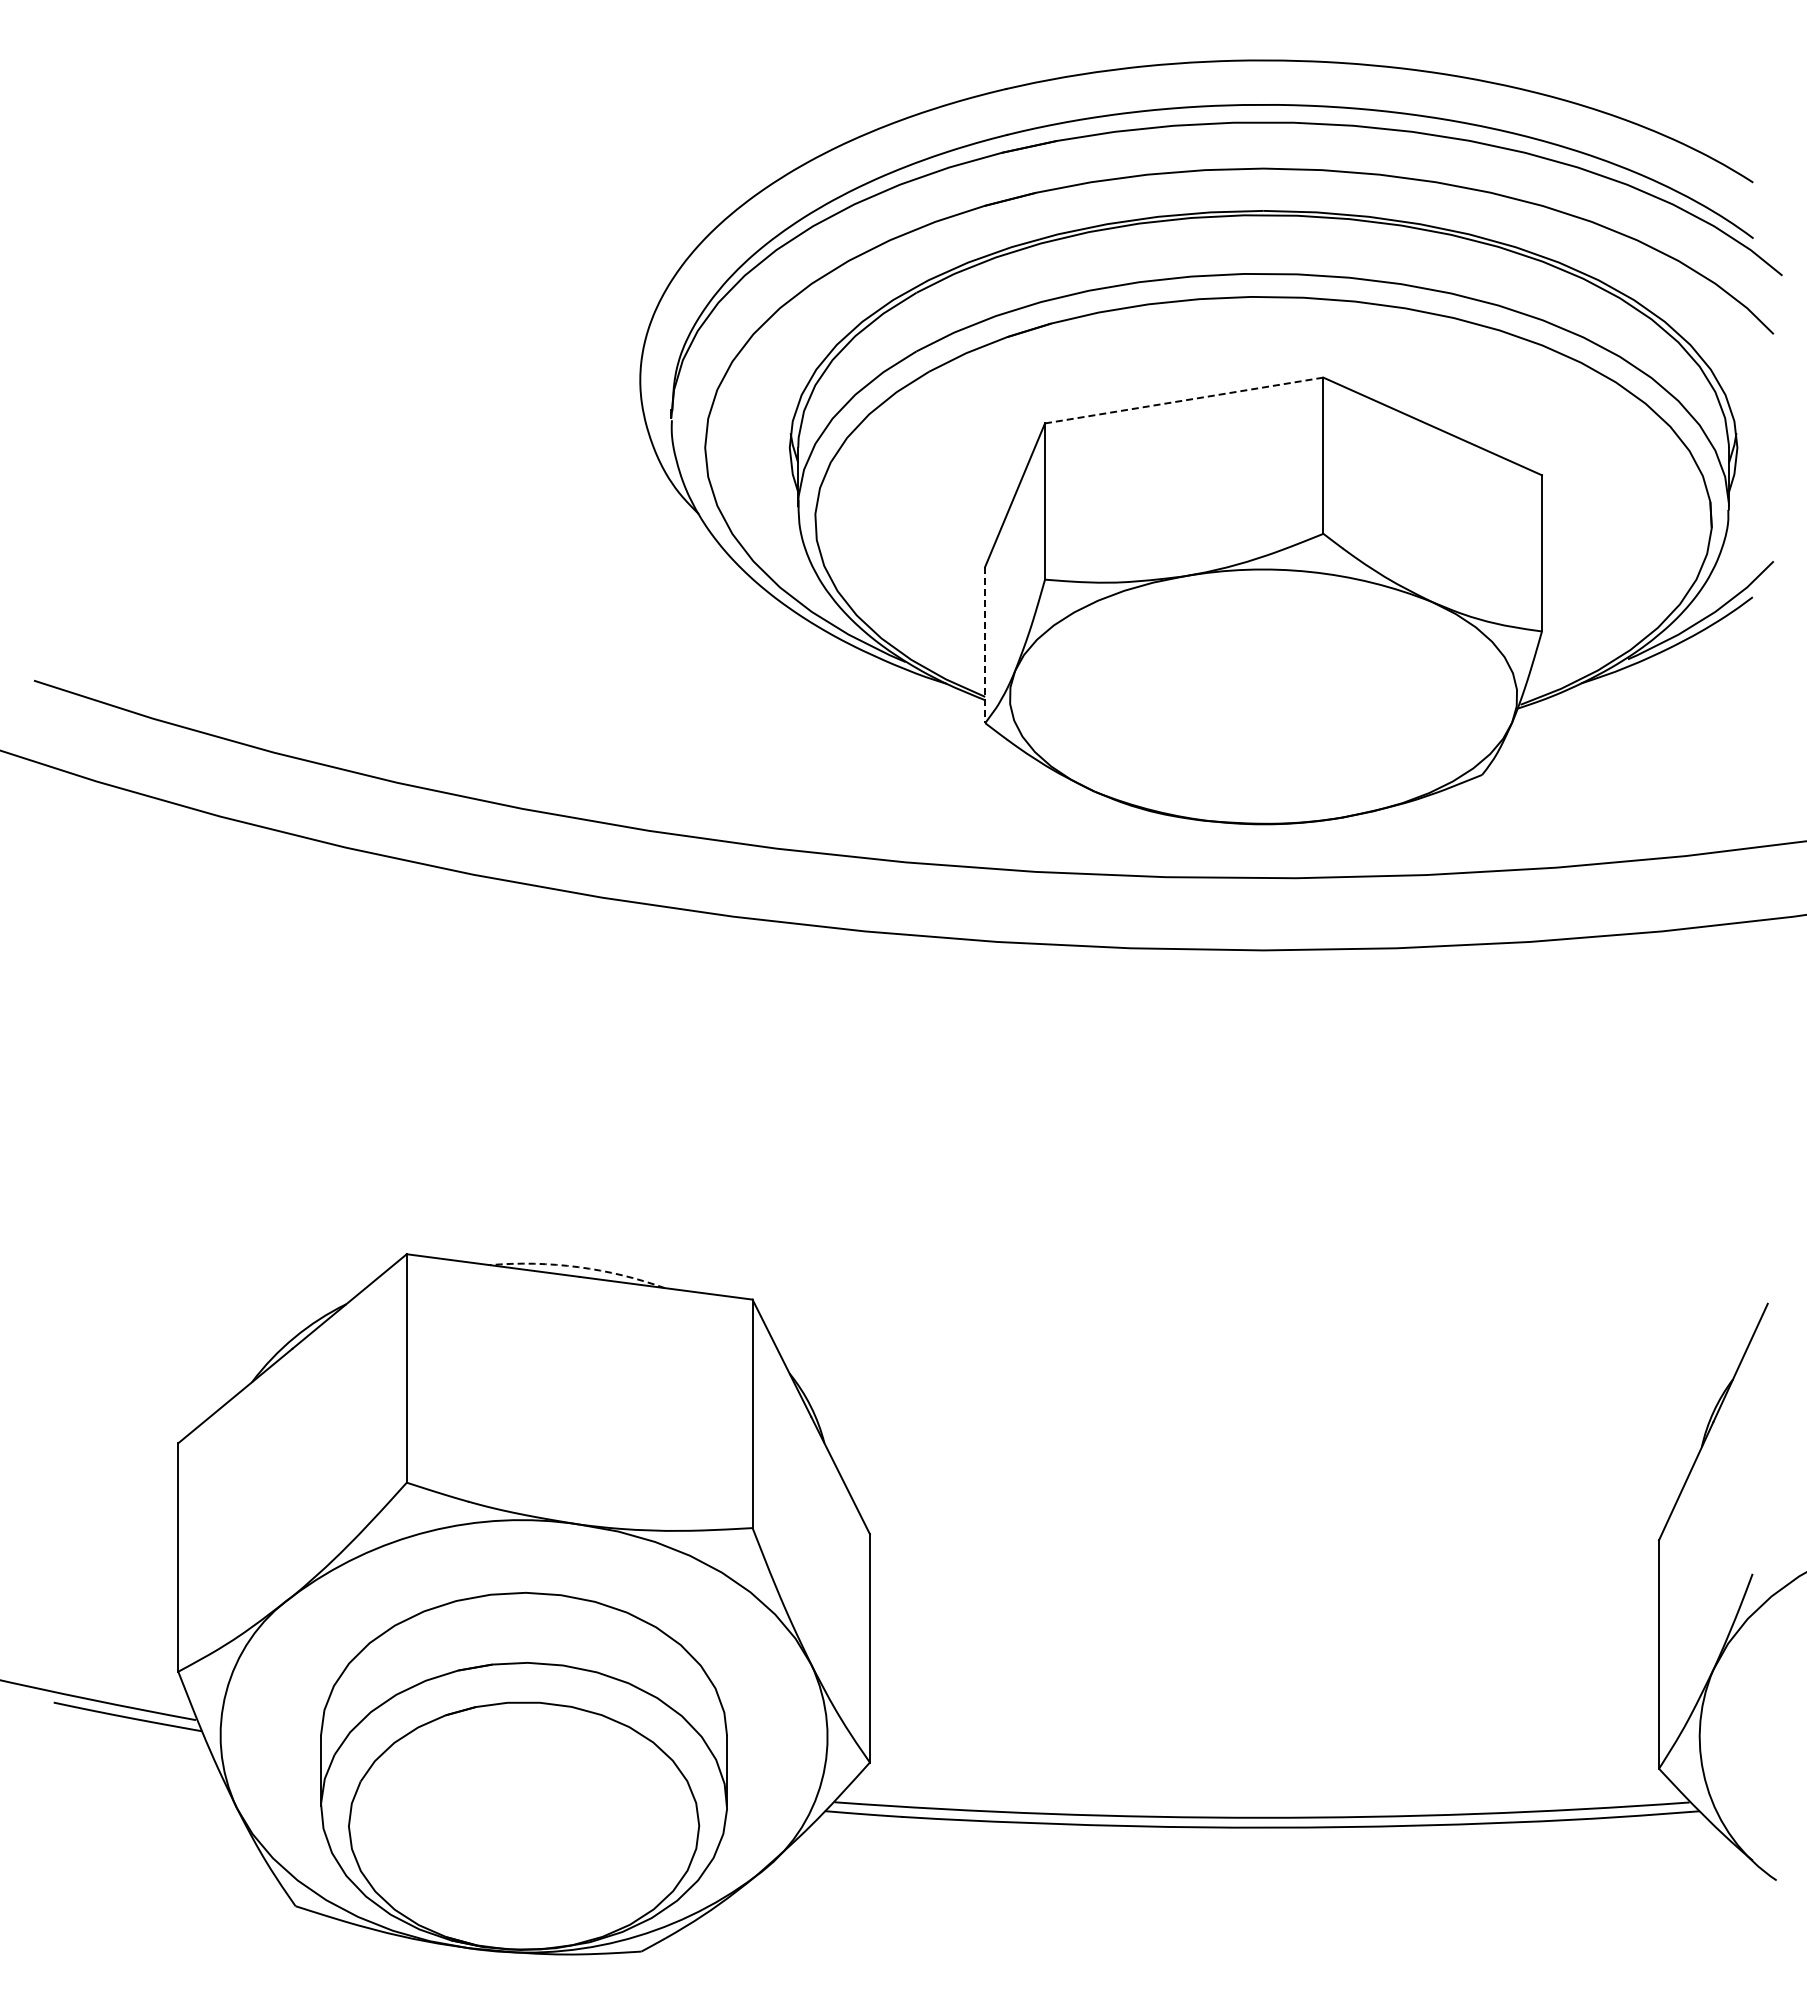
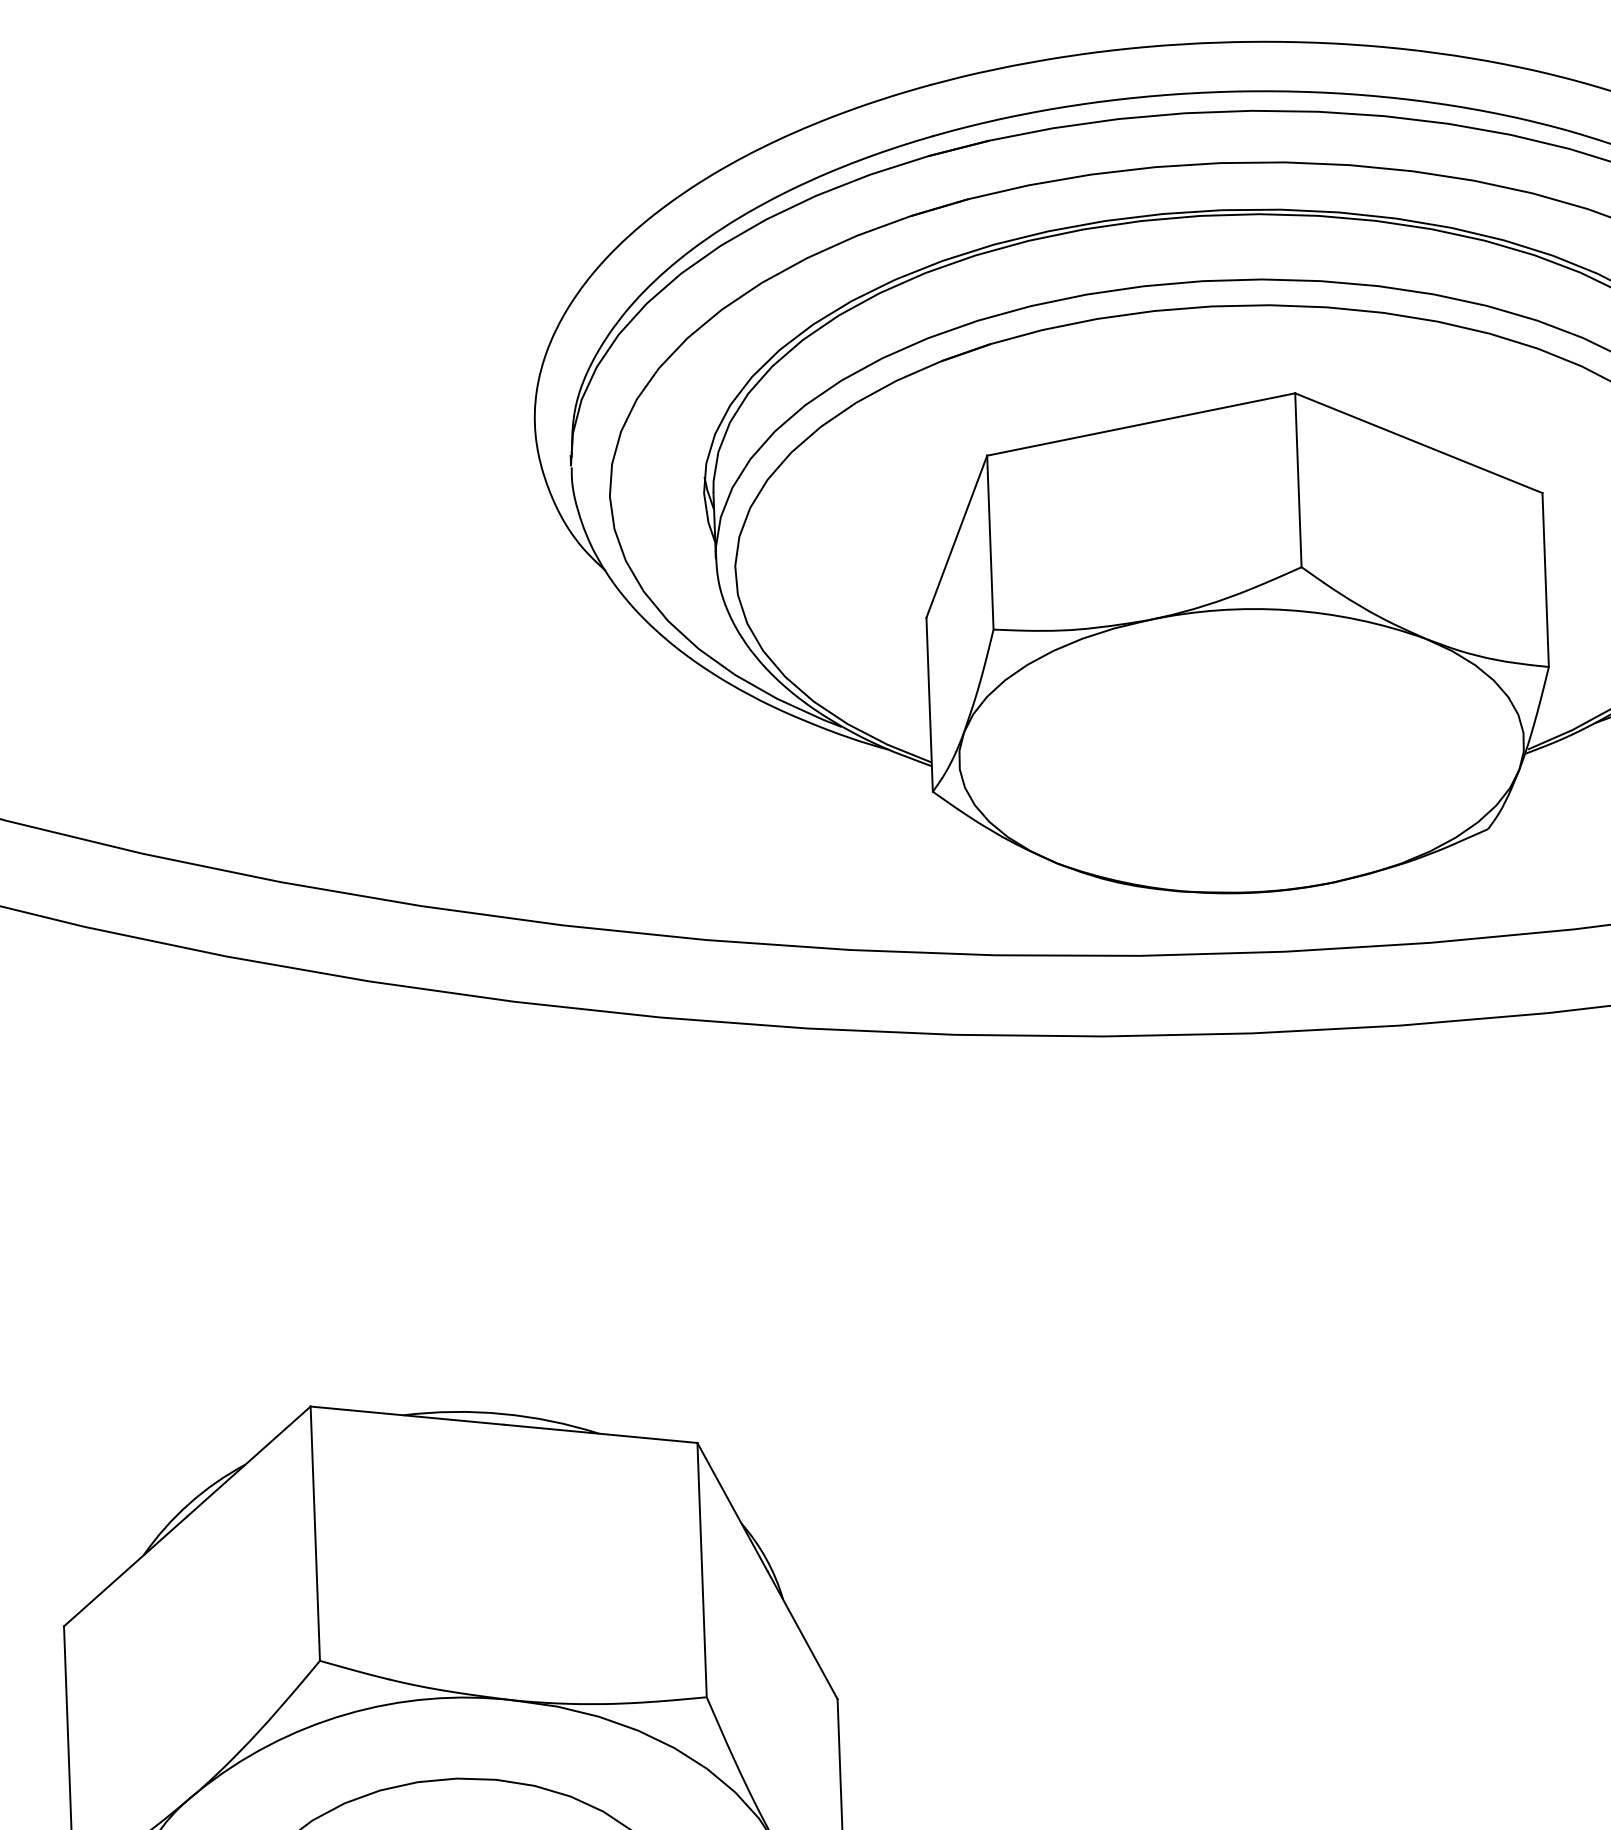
line: (1184, 400) -> (1141, 424), dashed -> solid
line: (985, 645) -> (930, 705), dashed -> solid
arc: (578, 1267) -> (502, 1414), dashed -> solid

